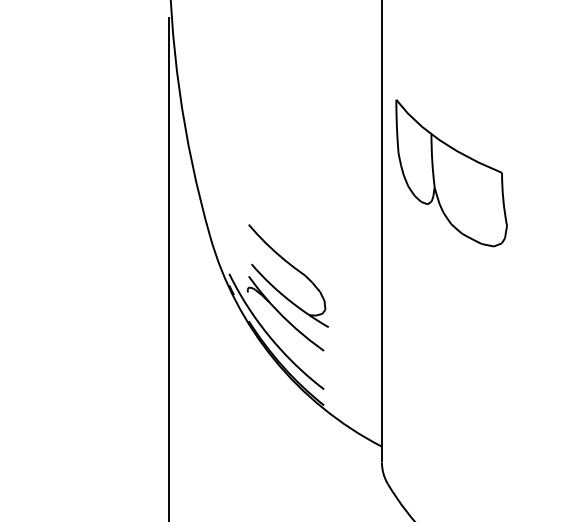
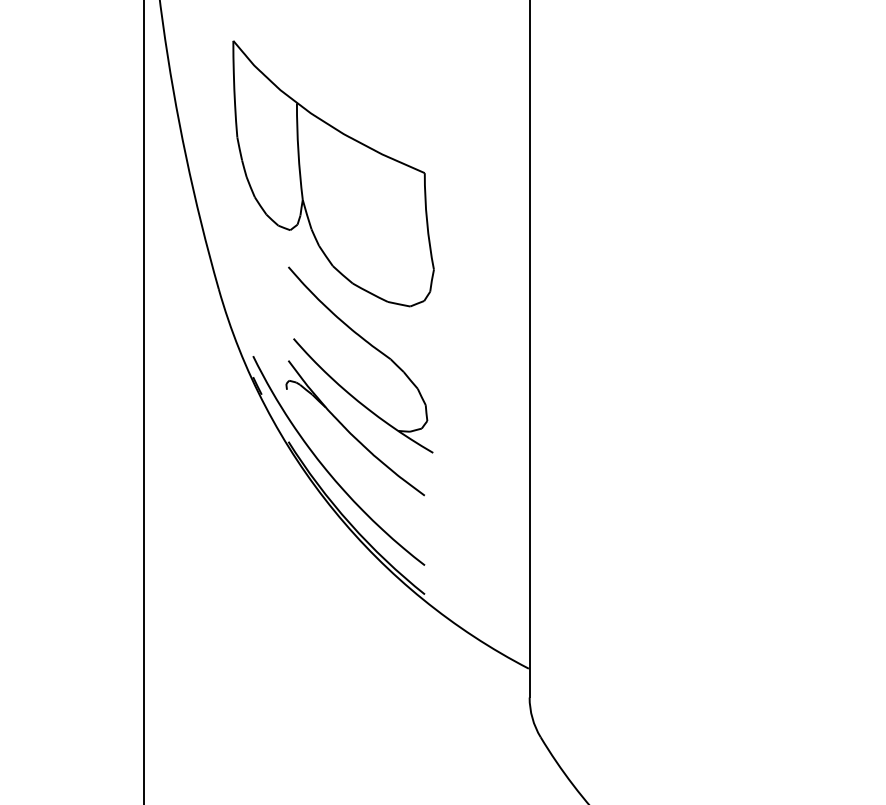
part: (451, 173) -> (333, 174), moved

